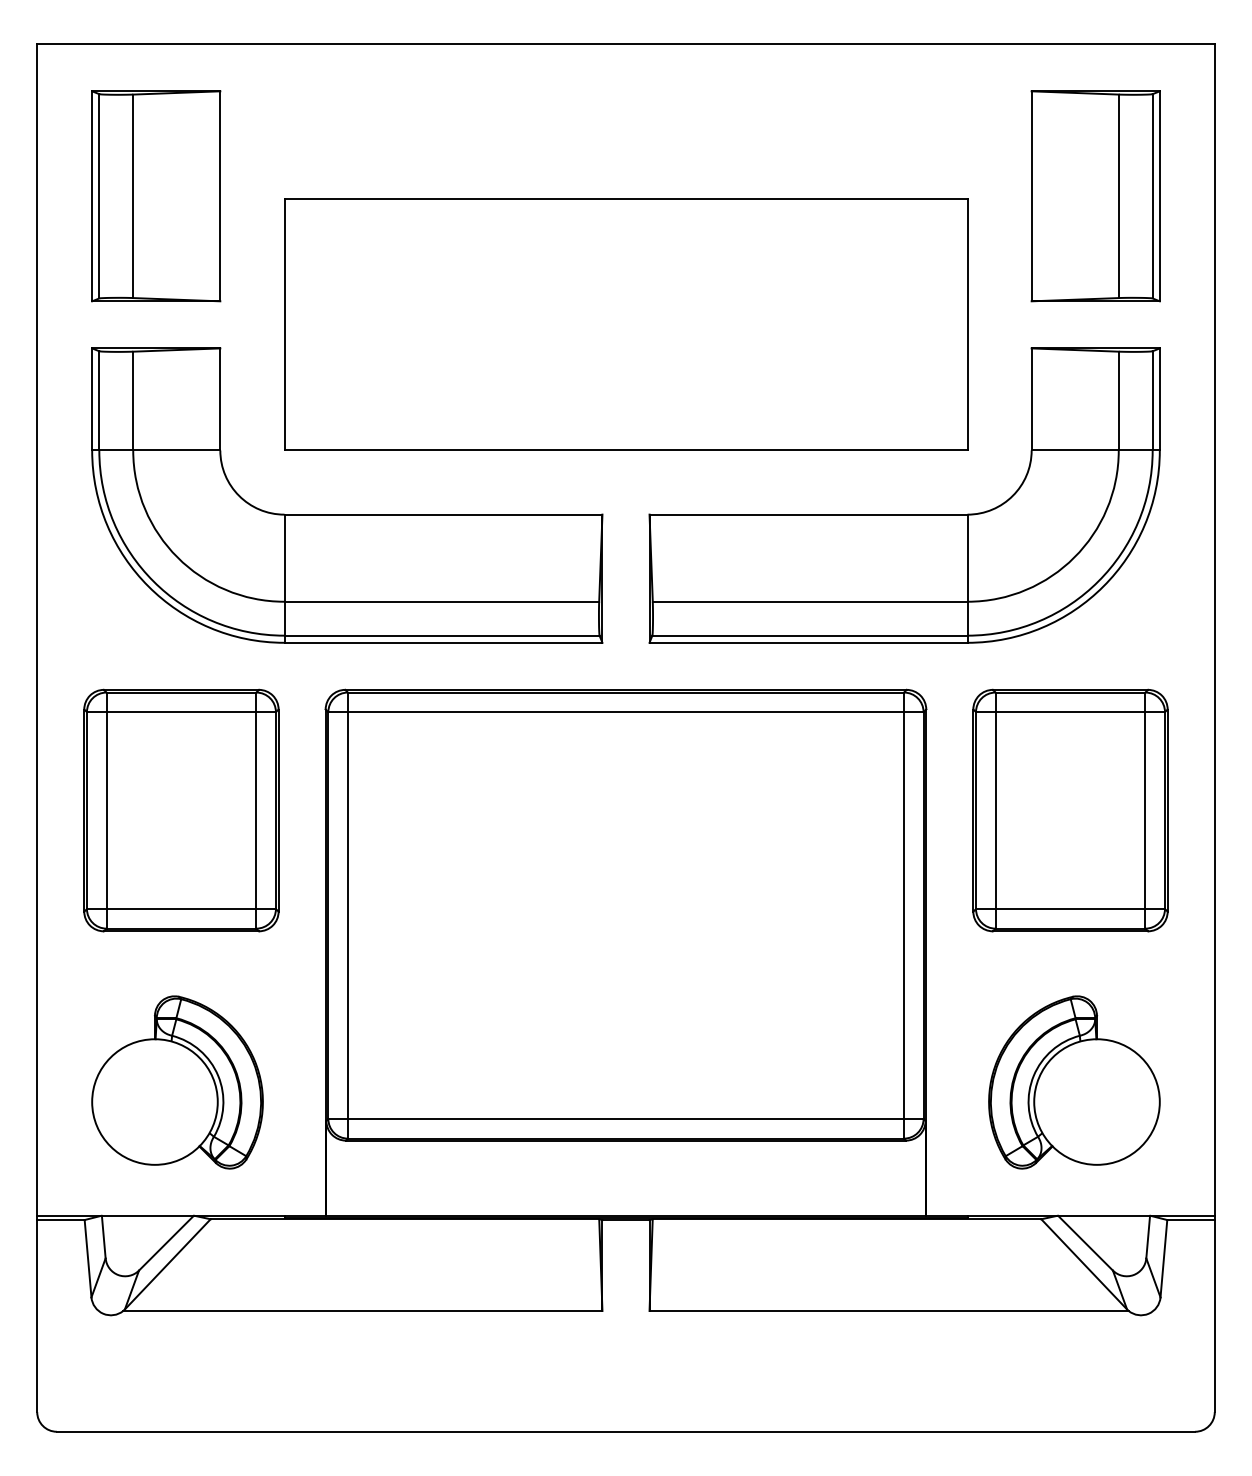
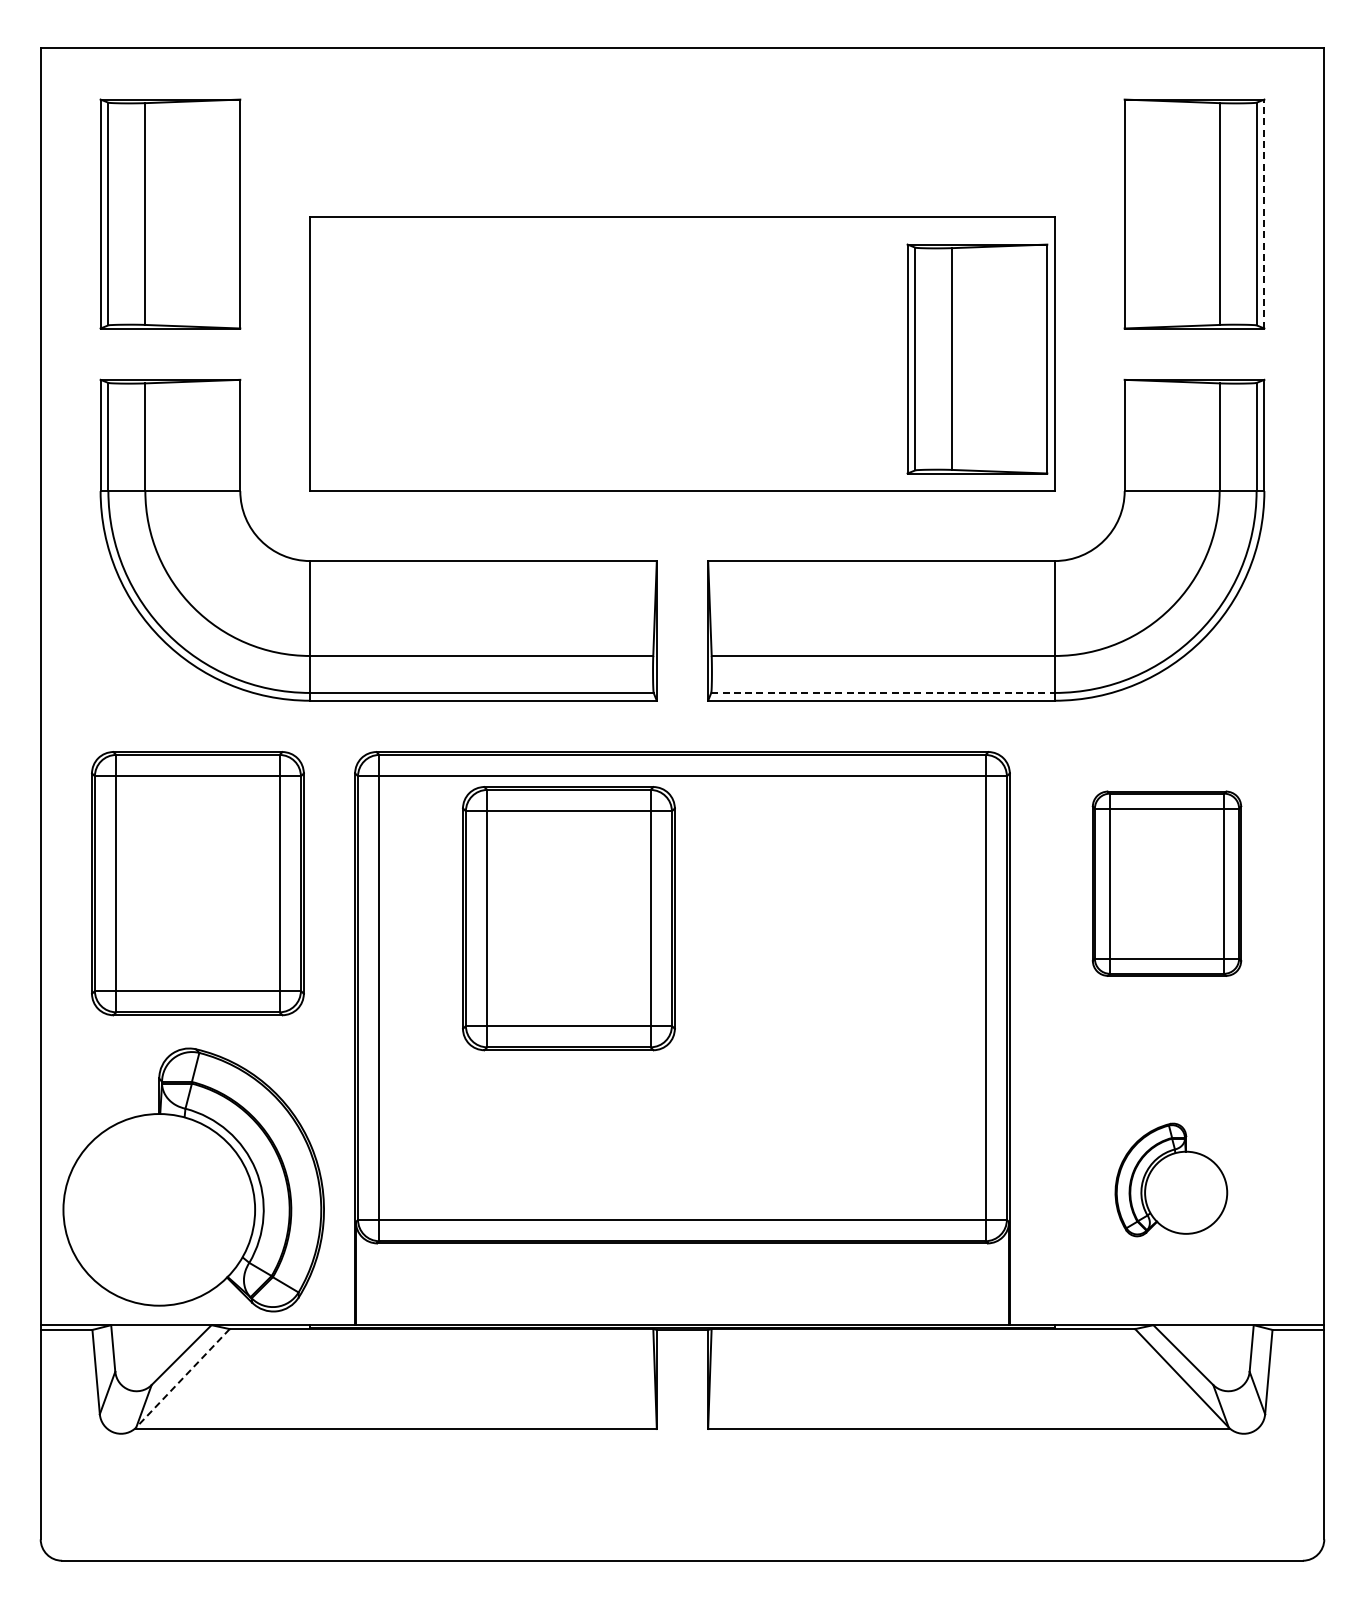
line: (1159, 195) -> (1264, 213), solid -> dashed
part: (896, 328) -> (977, 358), added
line: (809, 635) -> (882, 692), solid -> dashed
part: (1070, 810) -> (1166, 883), size x0.7
part: (521, 842) -> (568, 918), added
part: (177, 1082) -> (193, 1179), size x1.4
part: (1074, 1082) -> (1171, 1179), size x0.6
line: (168, 1264) -> (183, 1378), solid -> dashed

